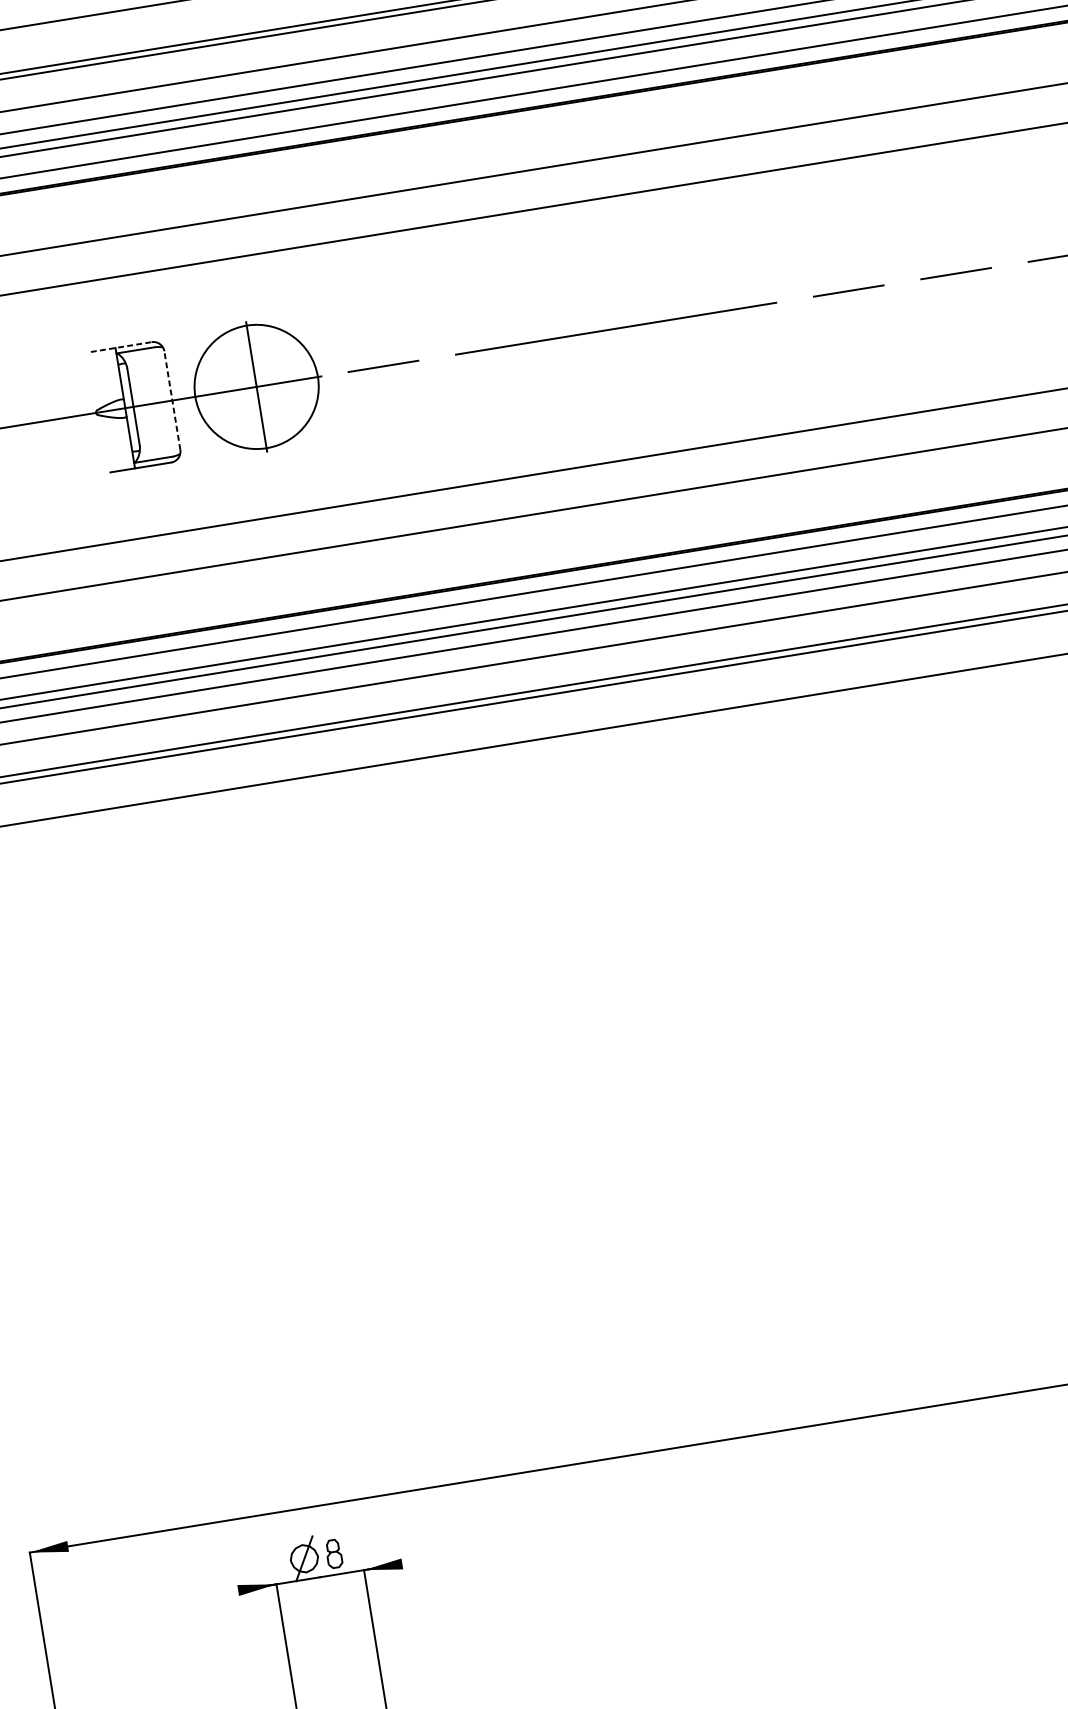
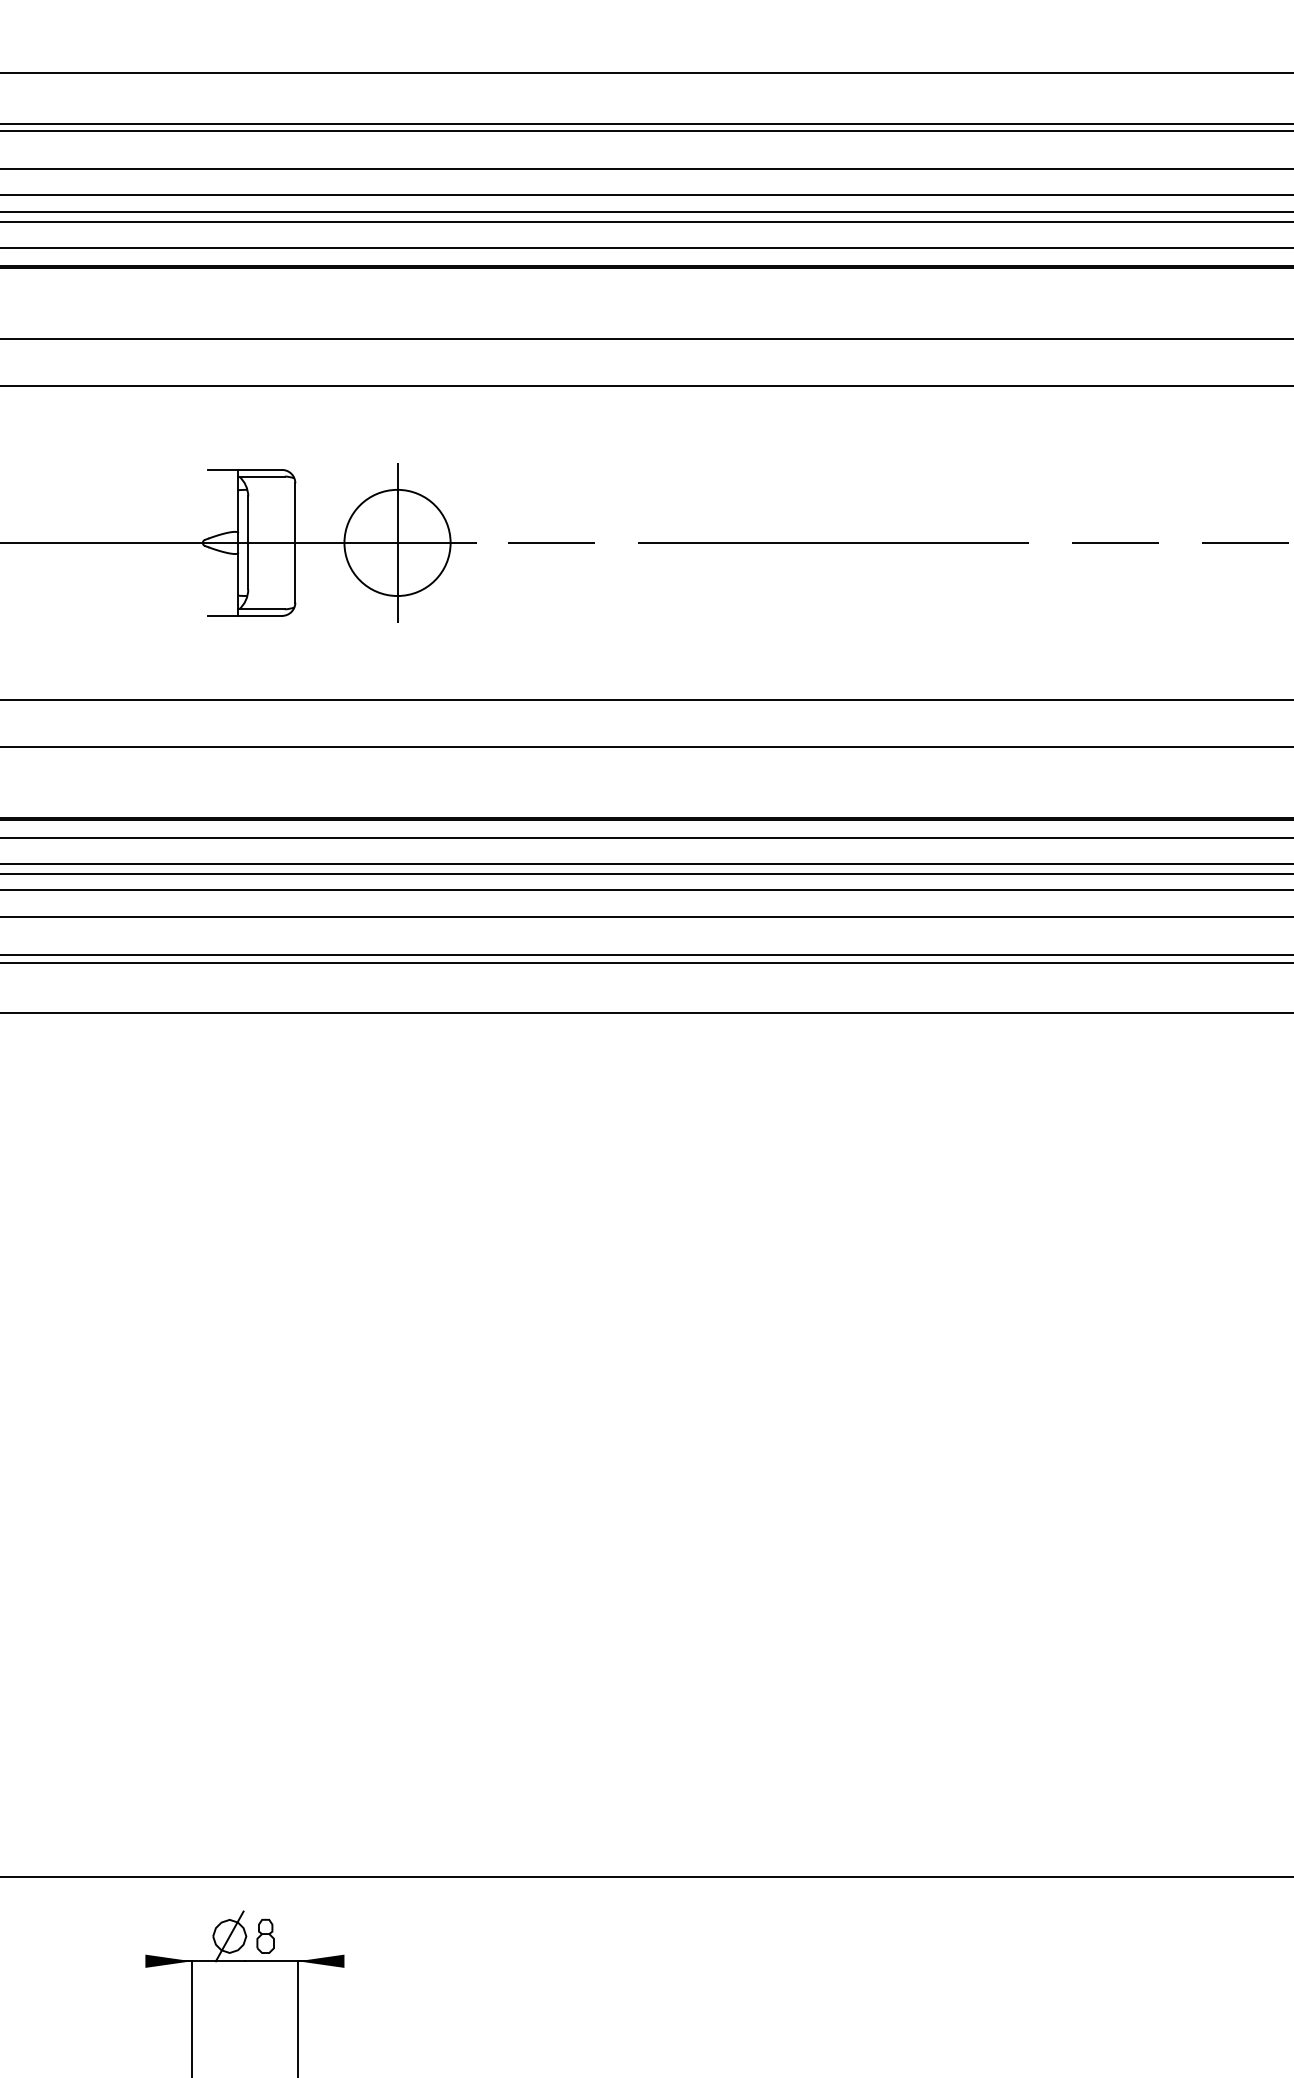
line: (121, 346) -> (245, 469), dashed -> solid
circle: (256, 386) -> (397, 542), size x0.71
line: (172, 400) -> (295, 542), dashed -> solid

